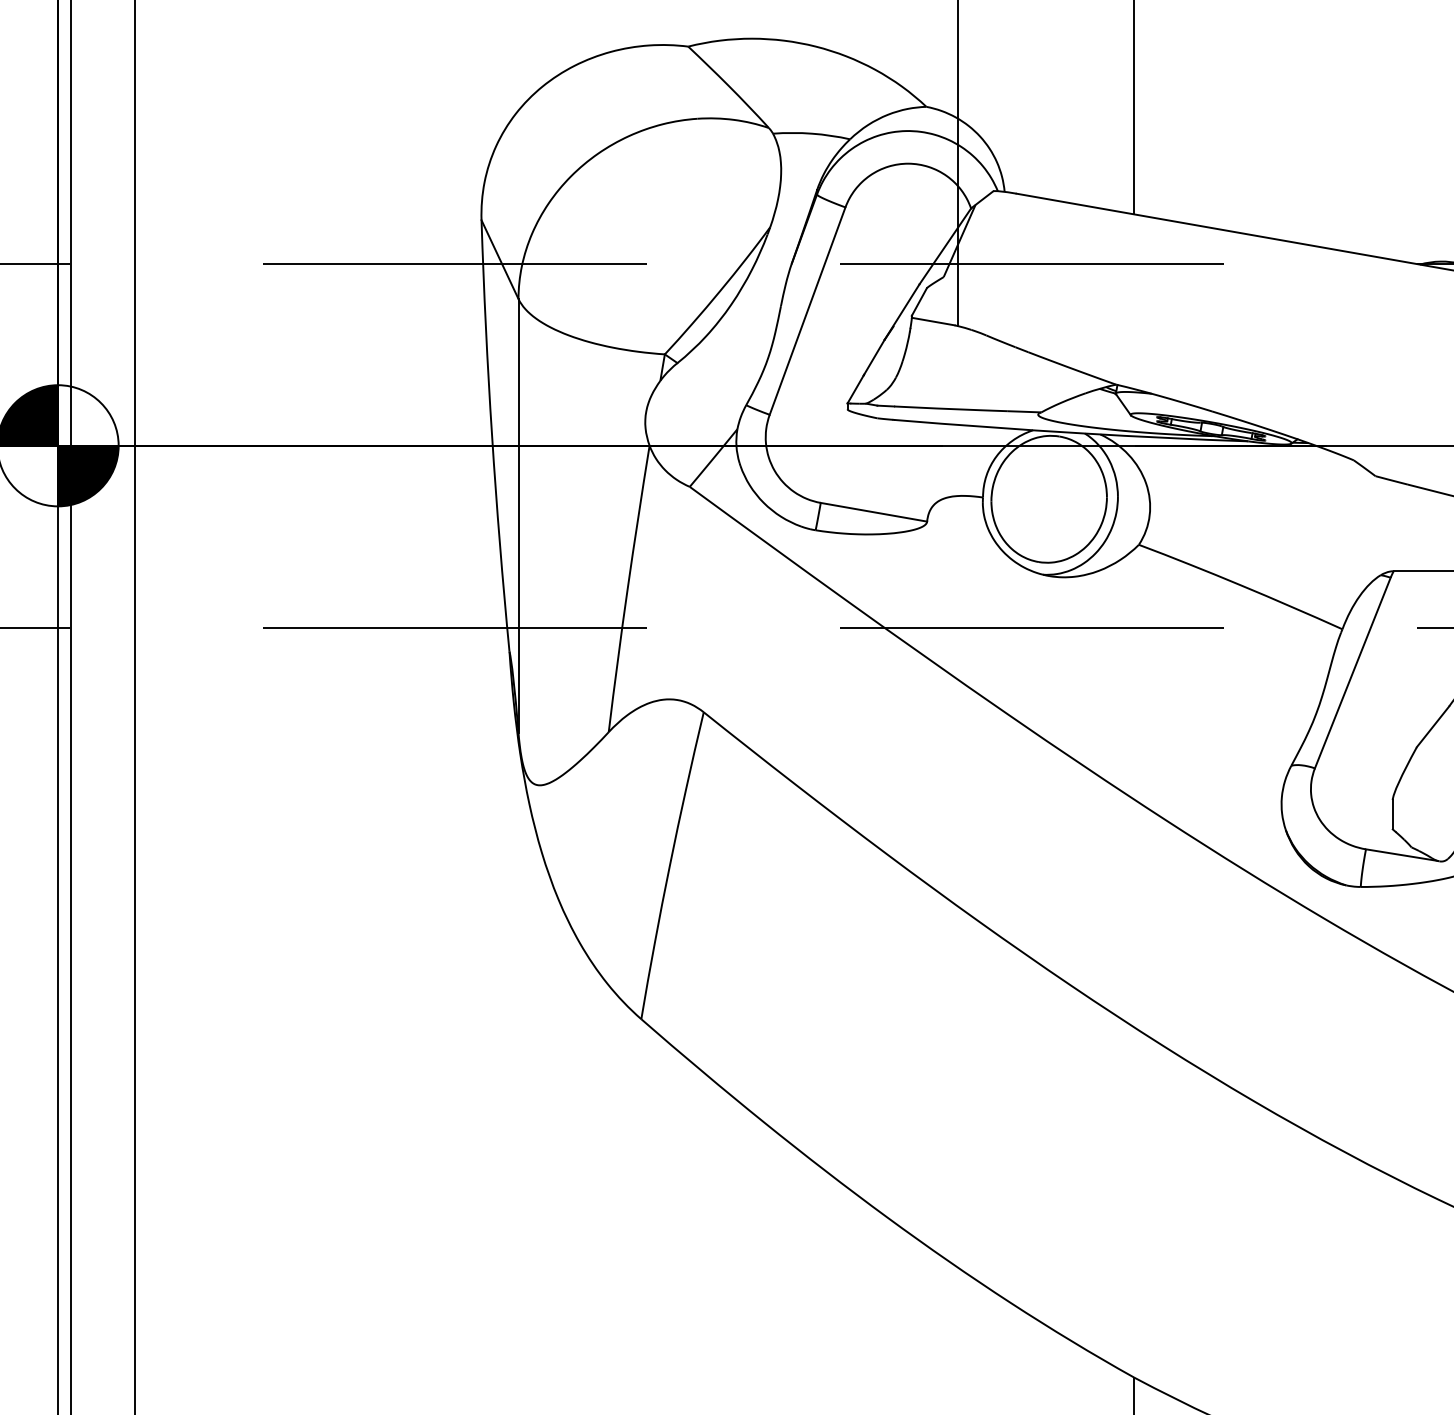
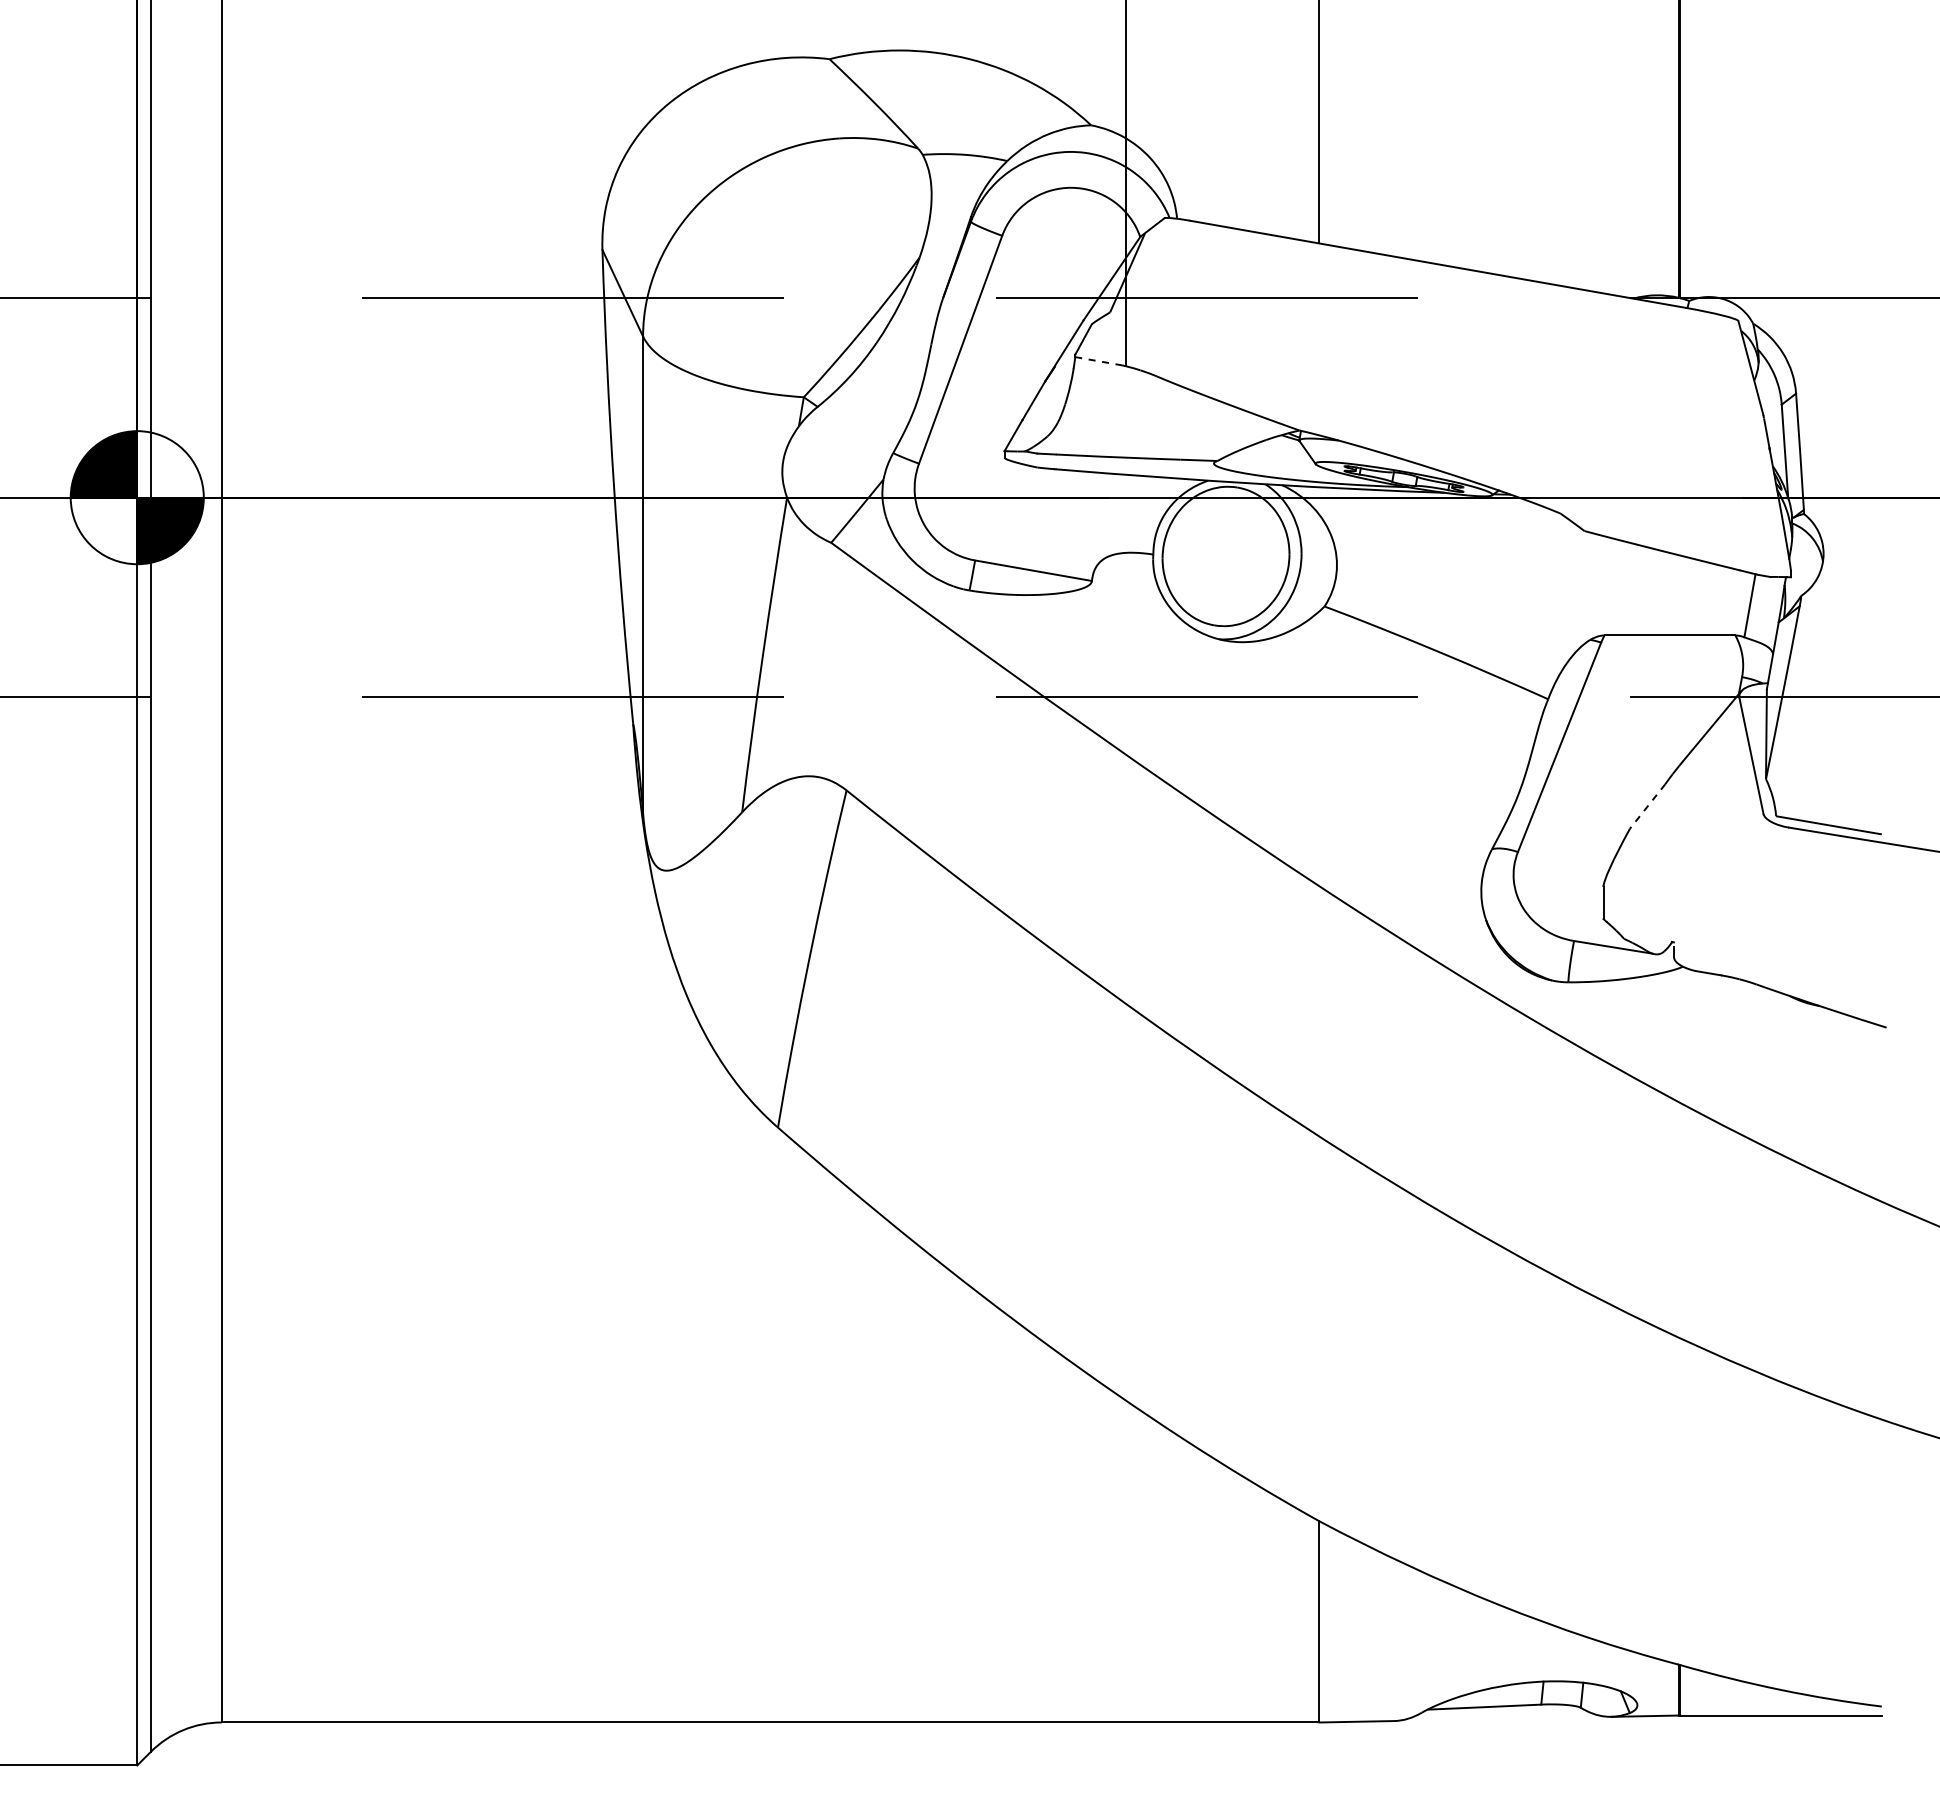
line: (933, 321) -> (1098, 361), solid -> dashed
line: (1432, 726) -> (1647, 806), solid -> dashed

